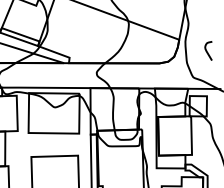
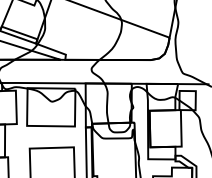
curve: (207, 50) -> (196, 47), removed

